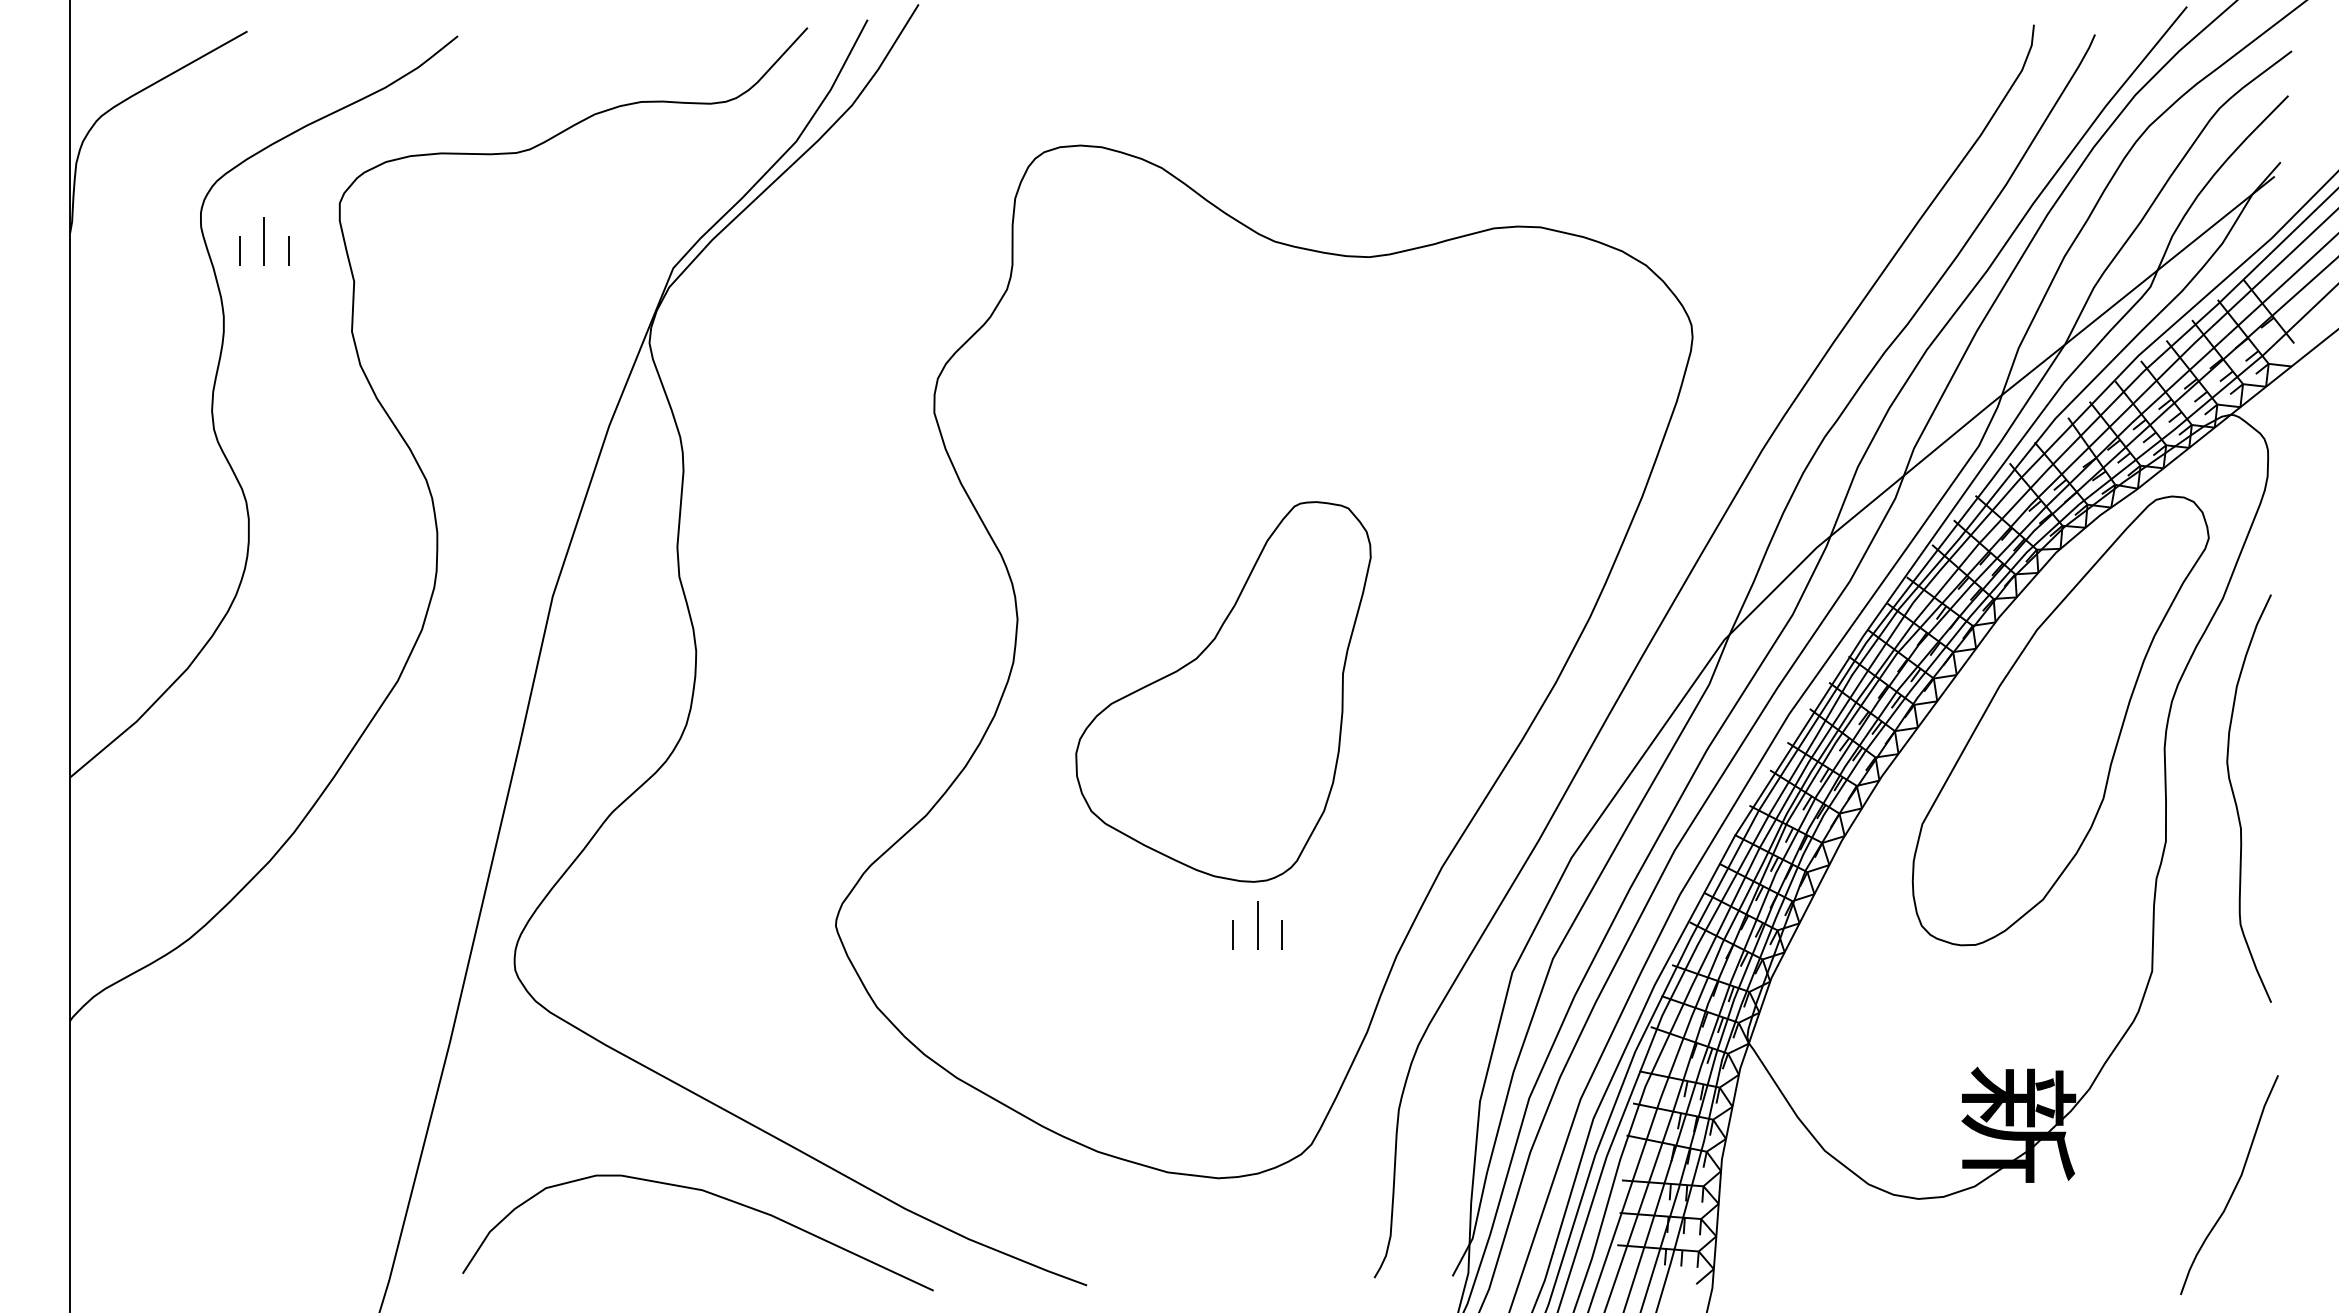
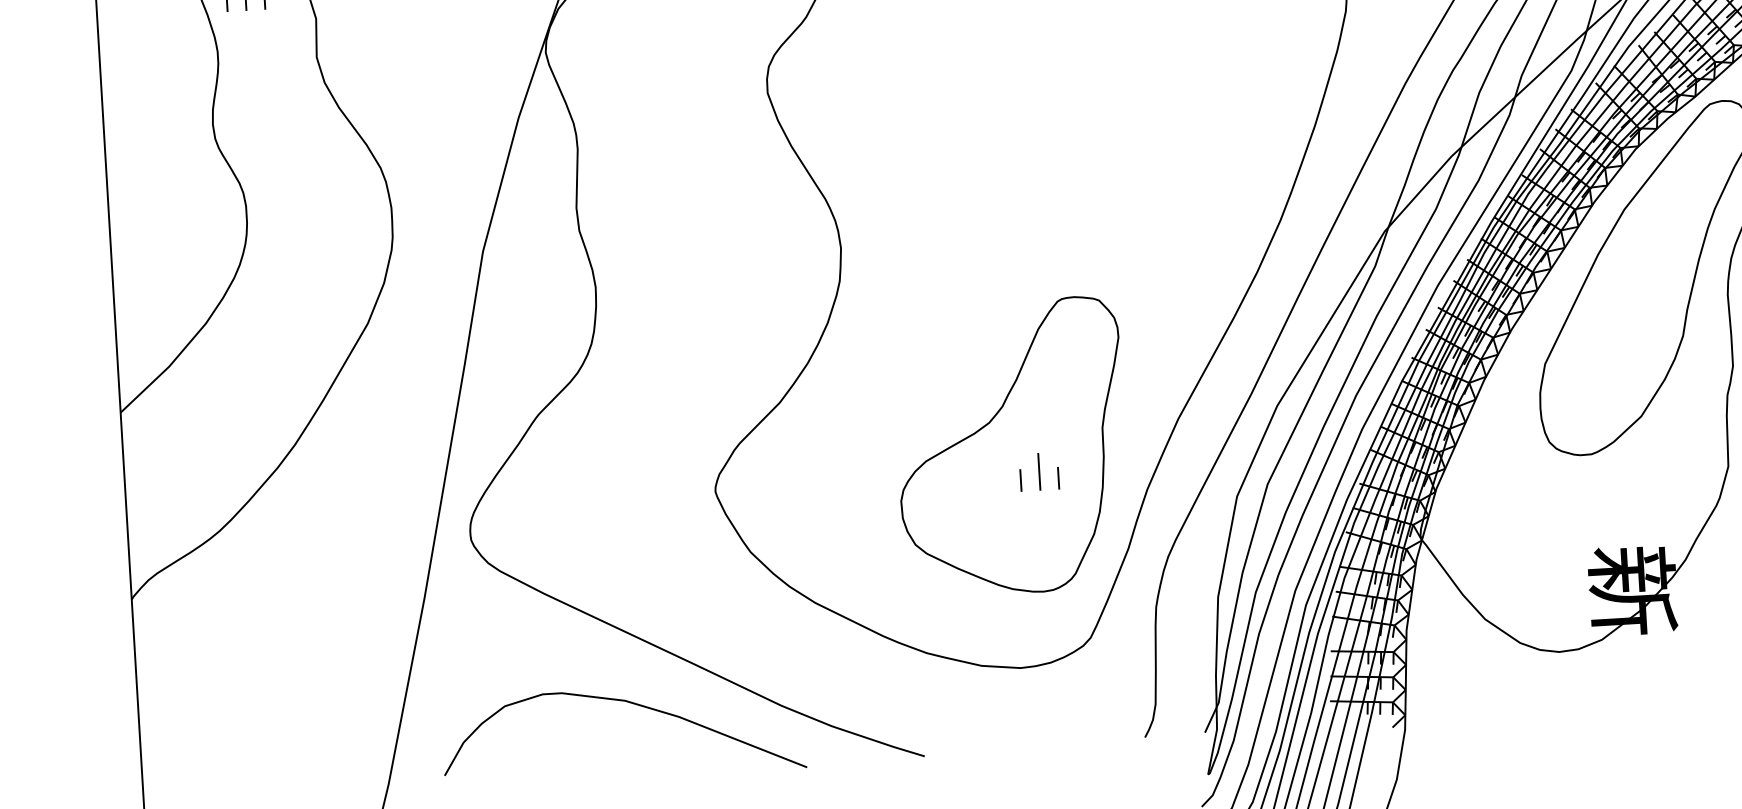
part: (1223, 691) -> (1011, 446), moved

